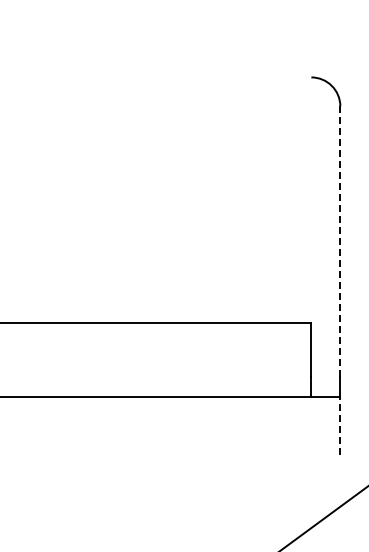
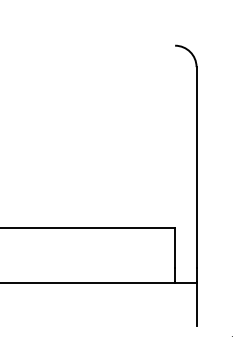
line: (340, 241) -> (196, 167), dashed -> solid
line: (340, 426) -> (196, 304), dashed -> solid

